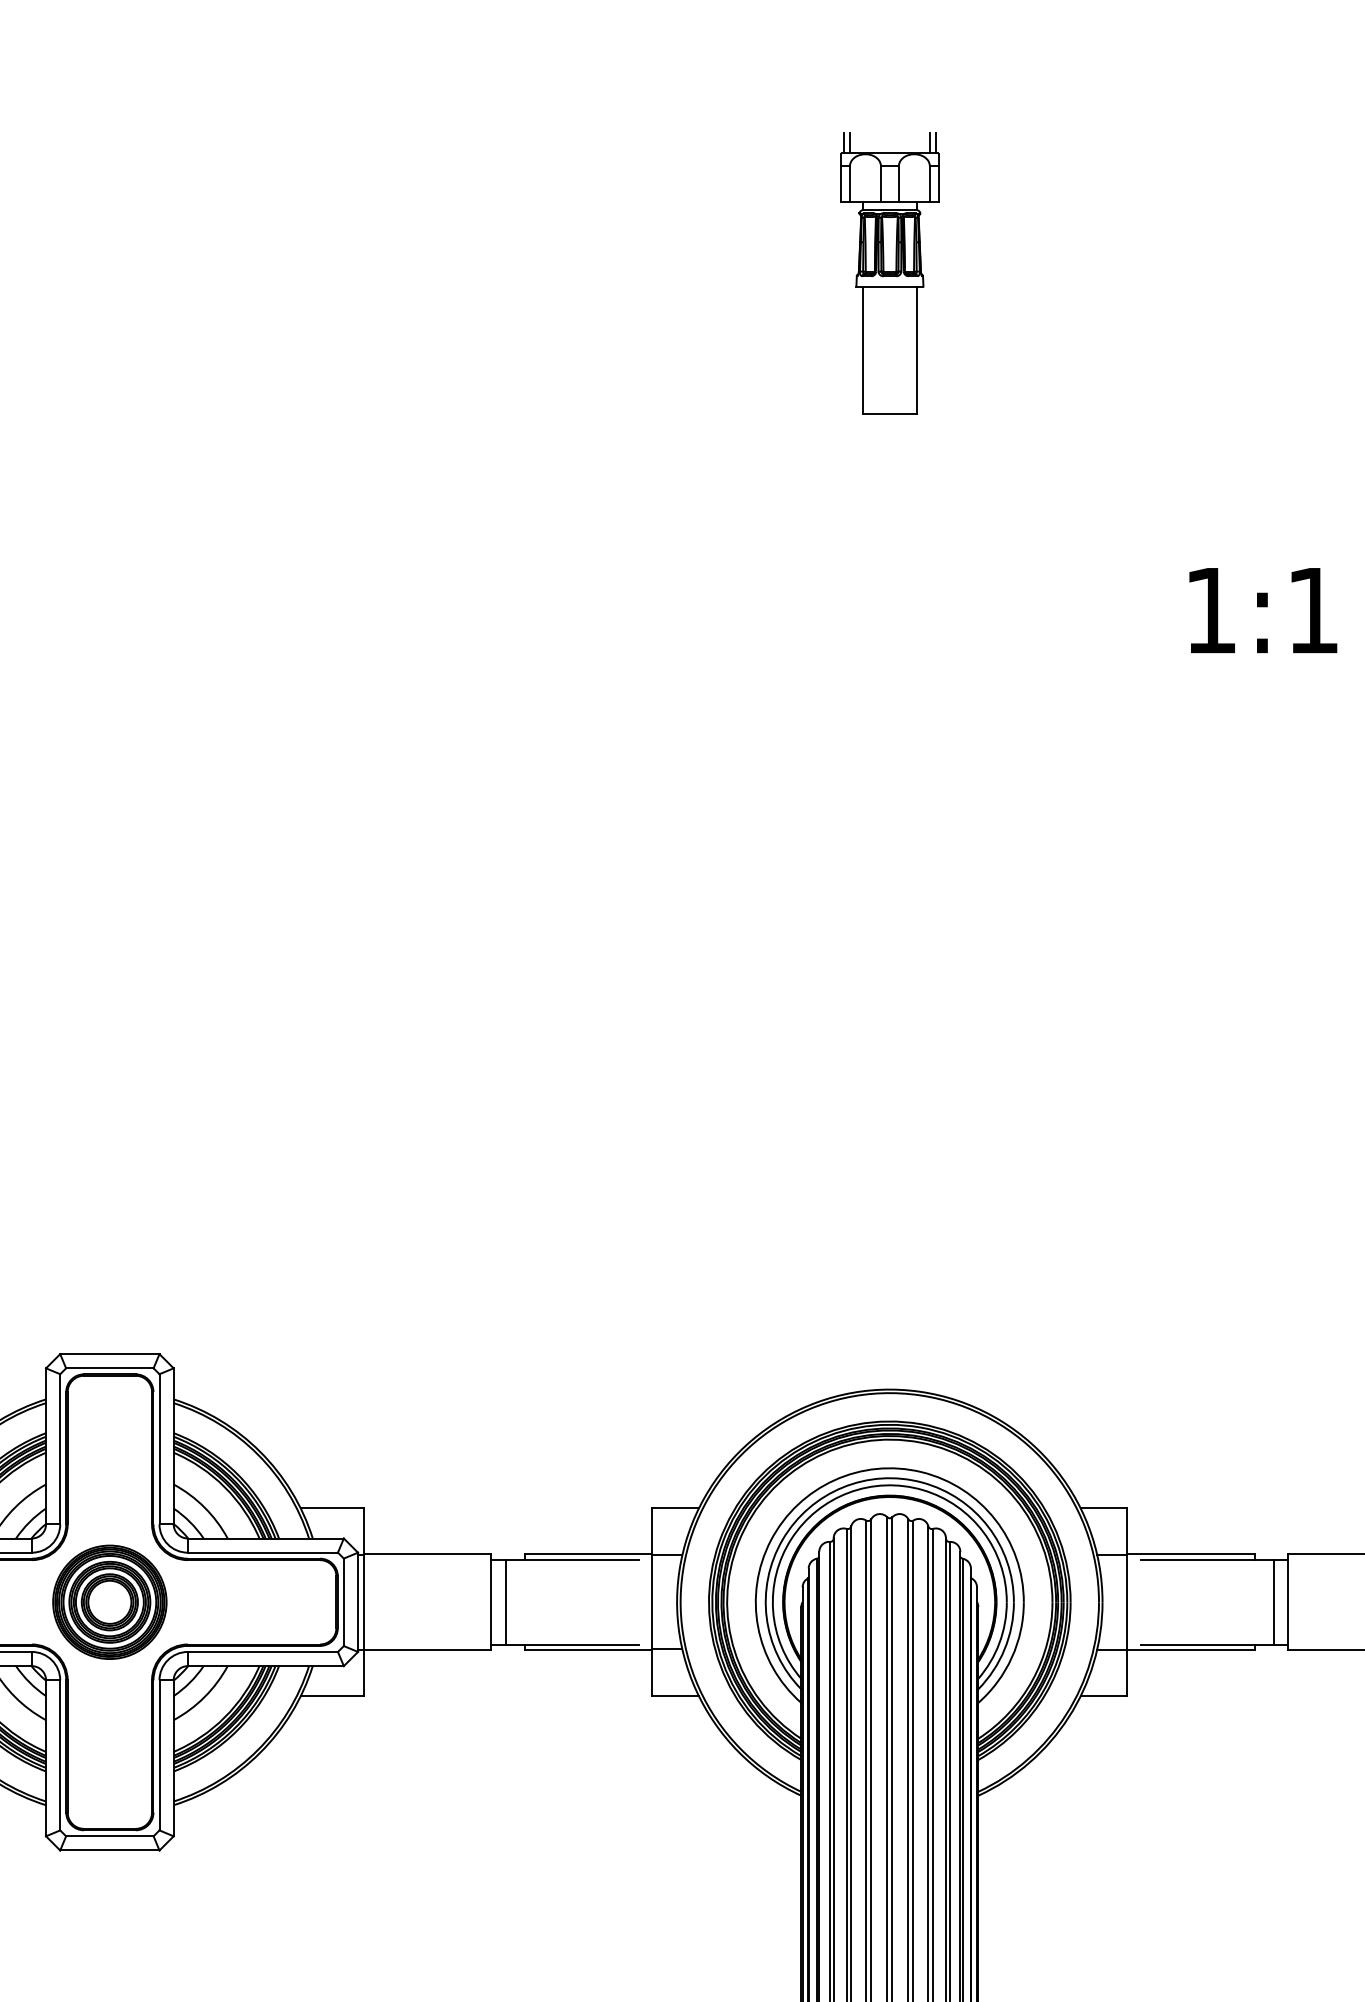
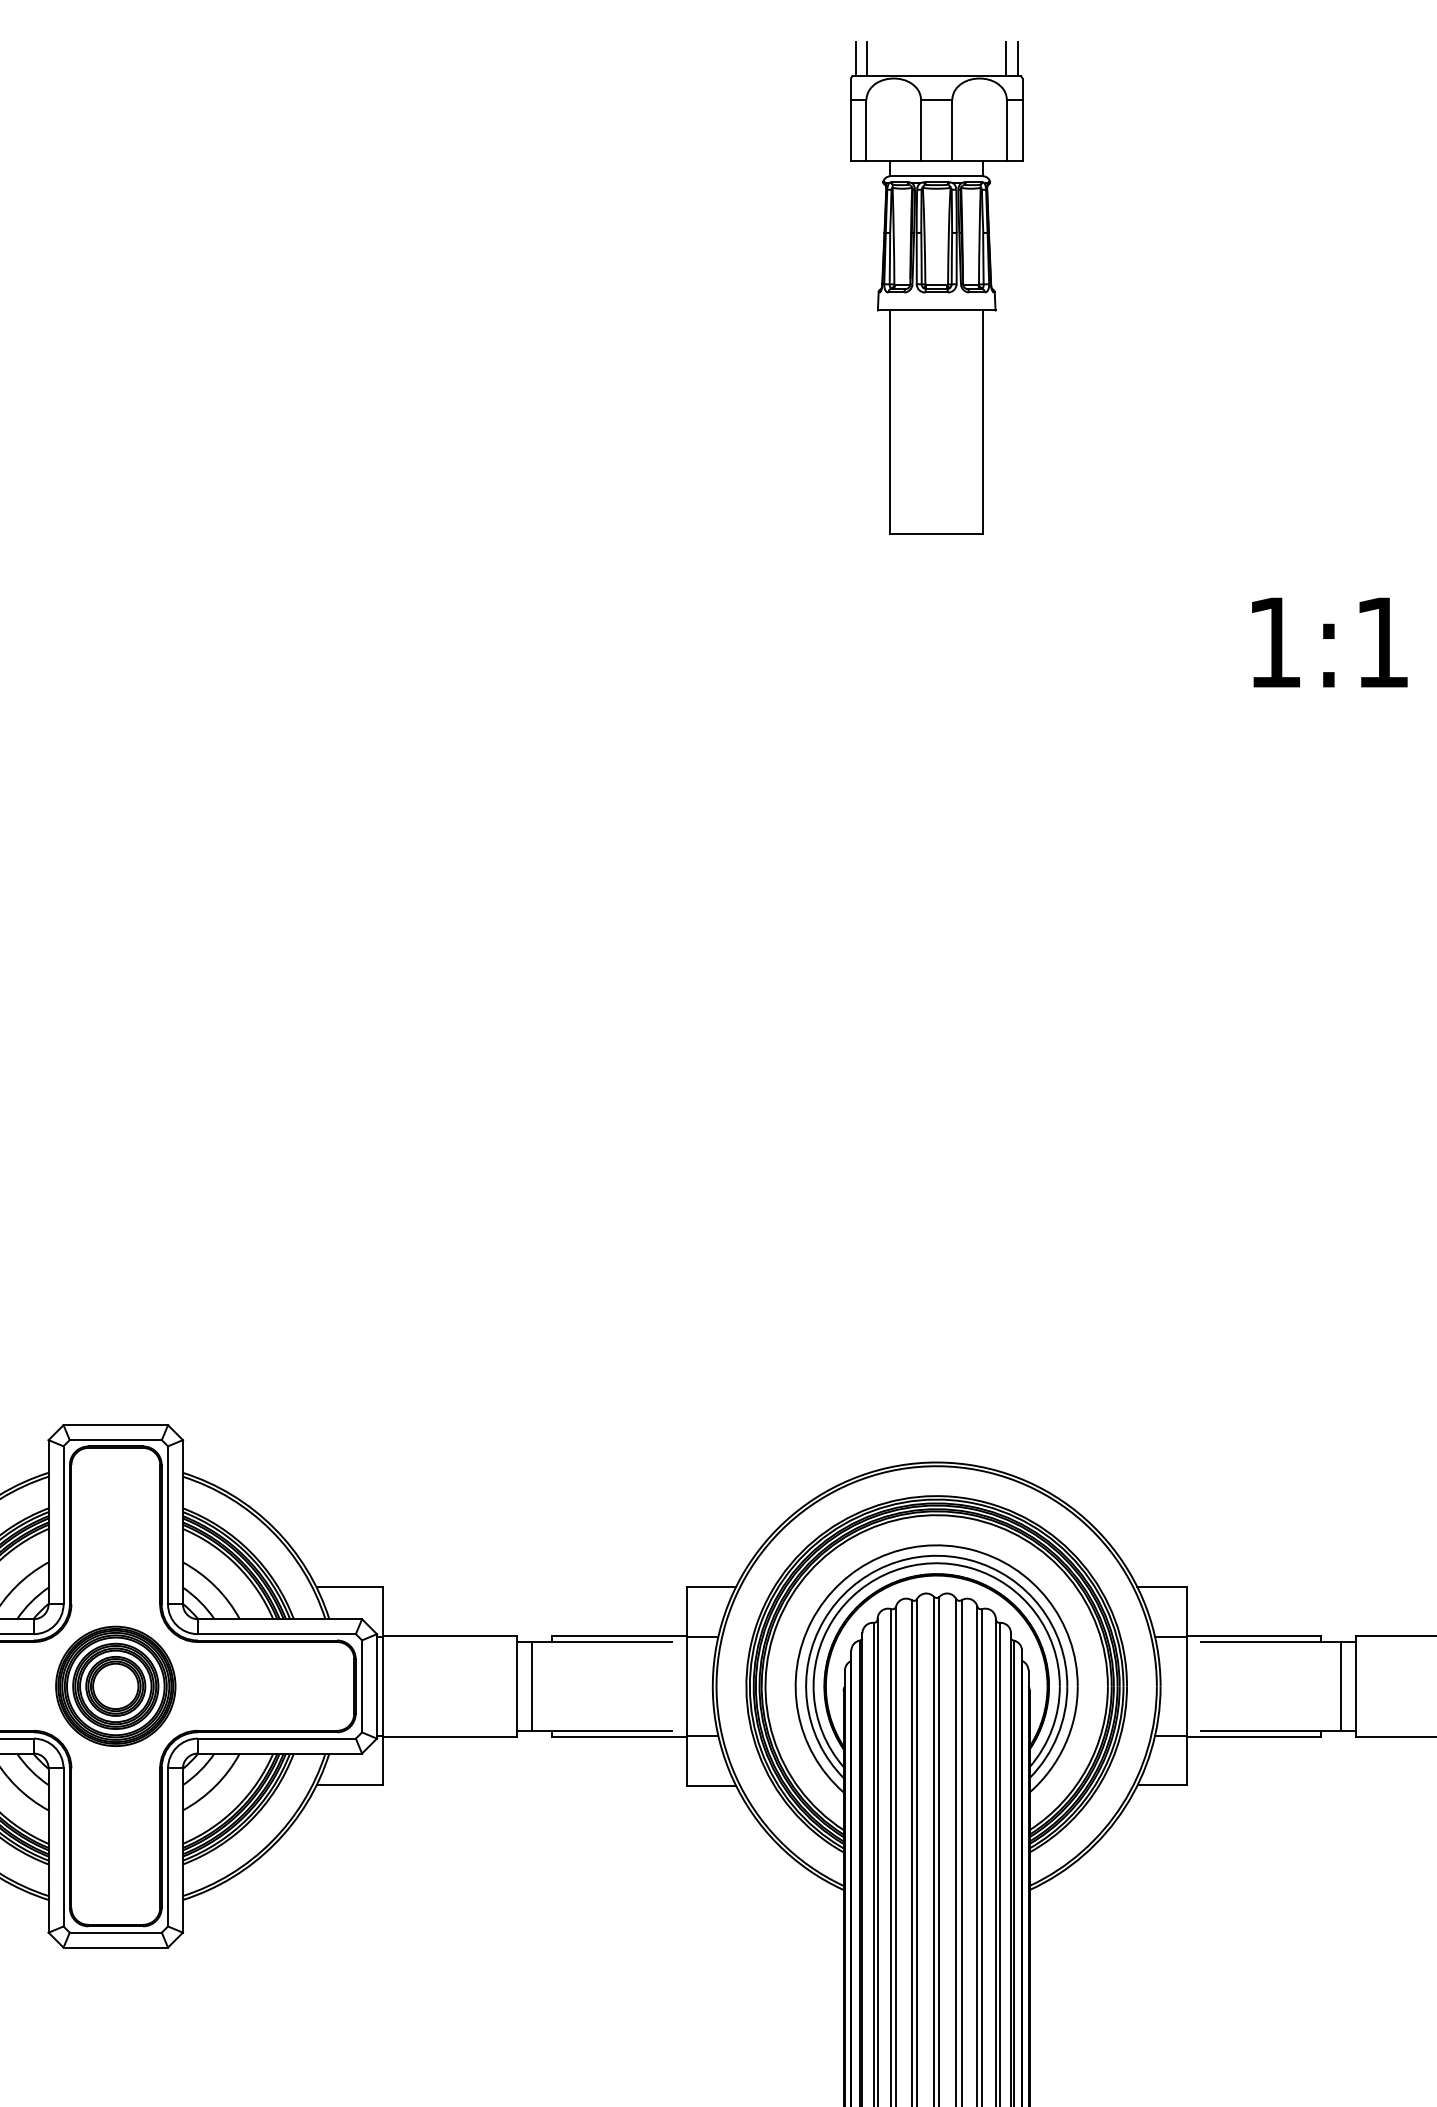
part: (889, 273) -> (936, 287), size x1.67

